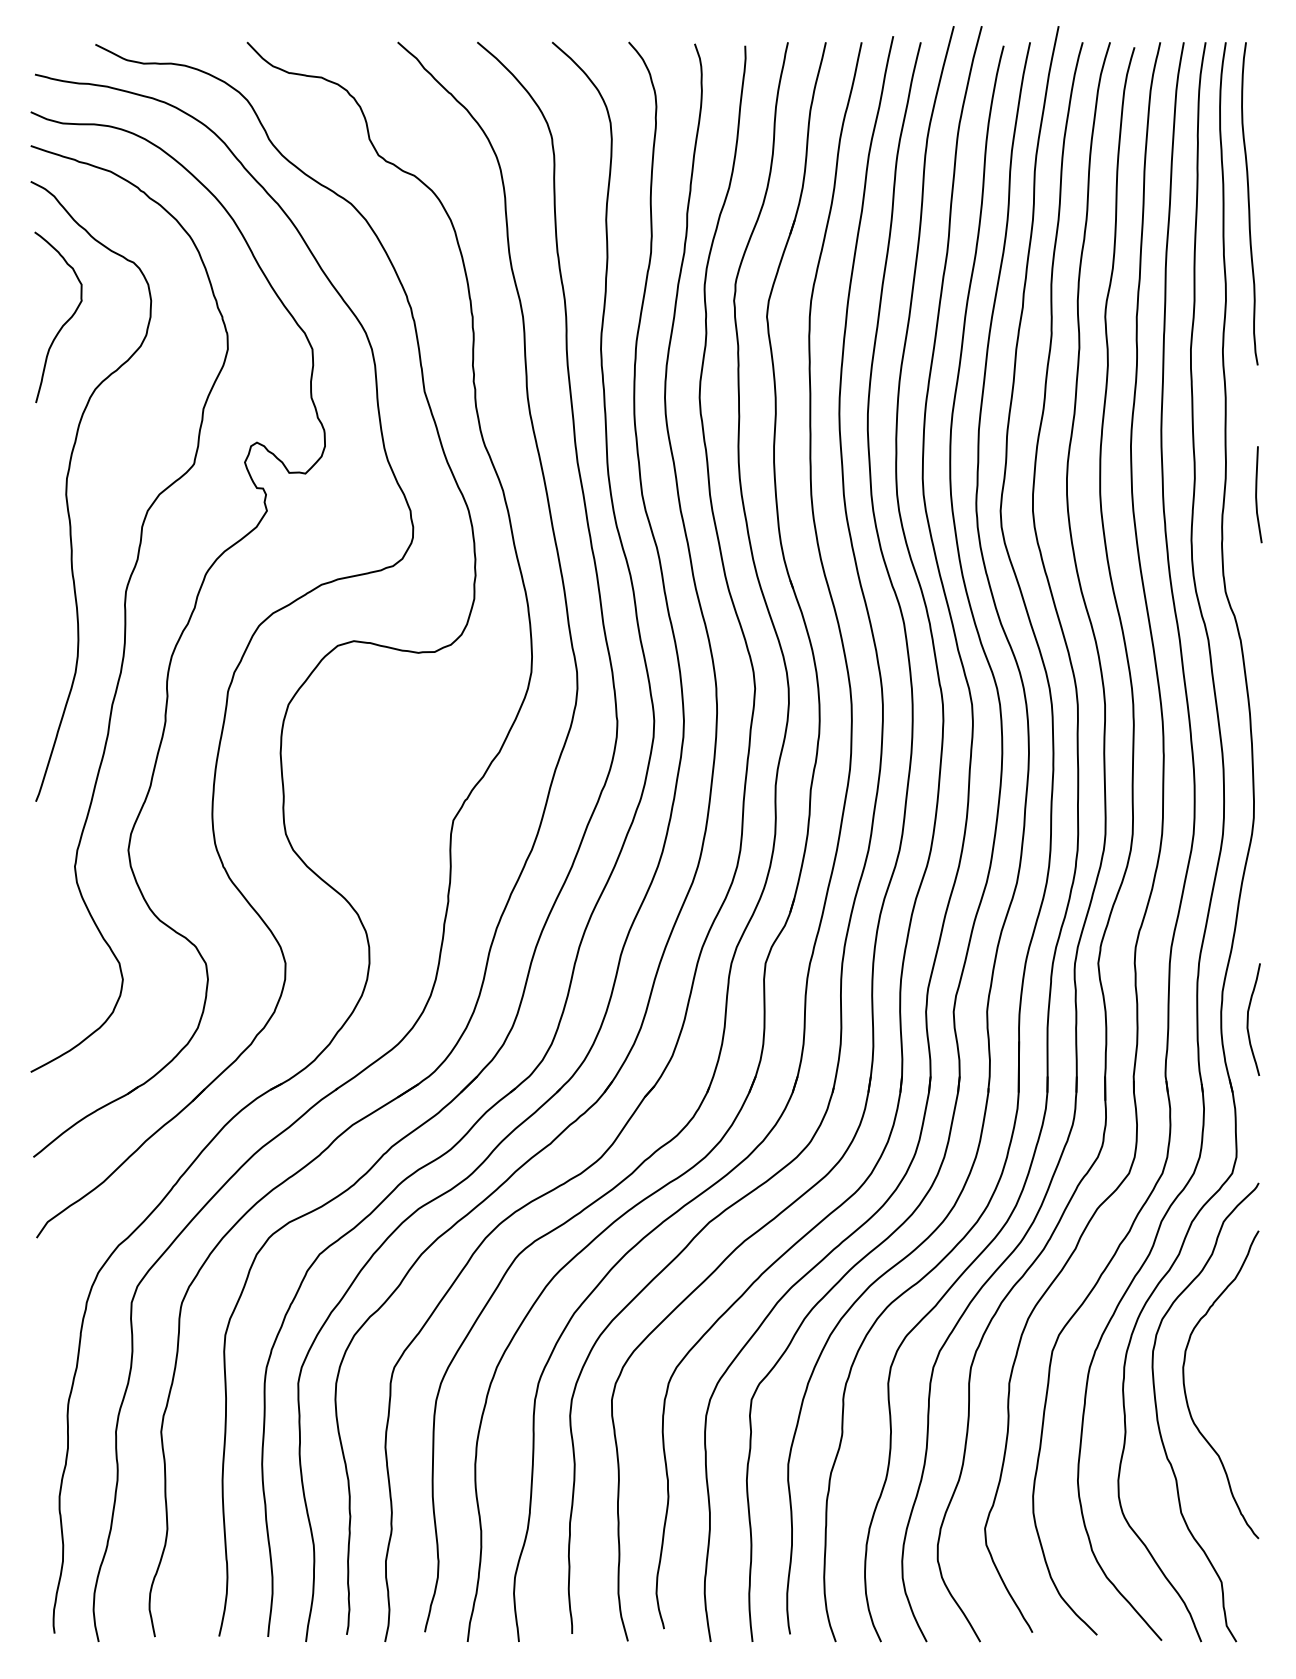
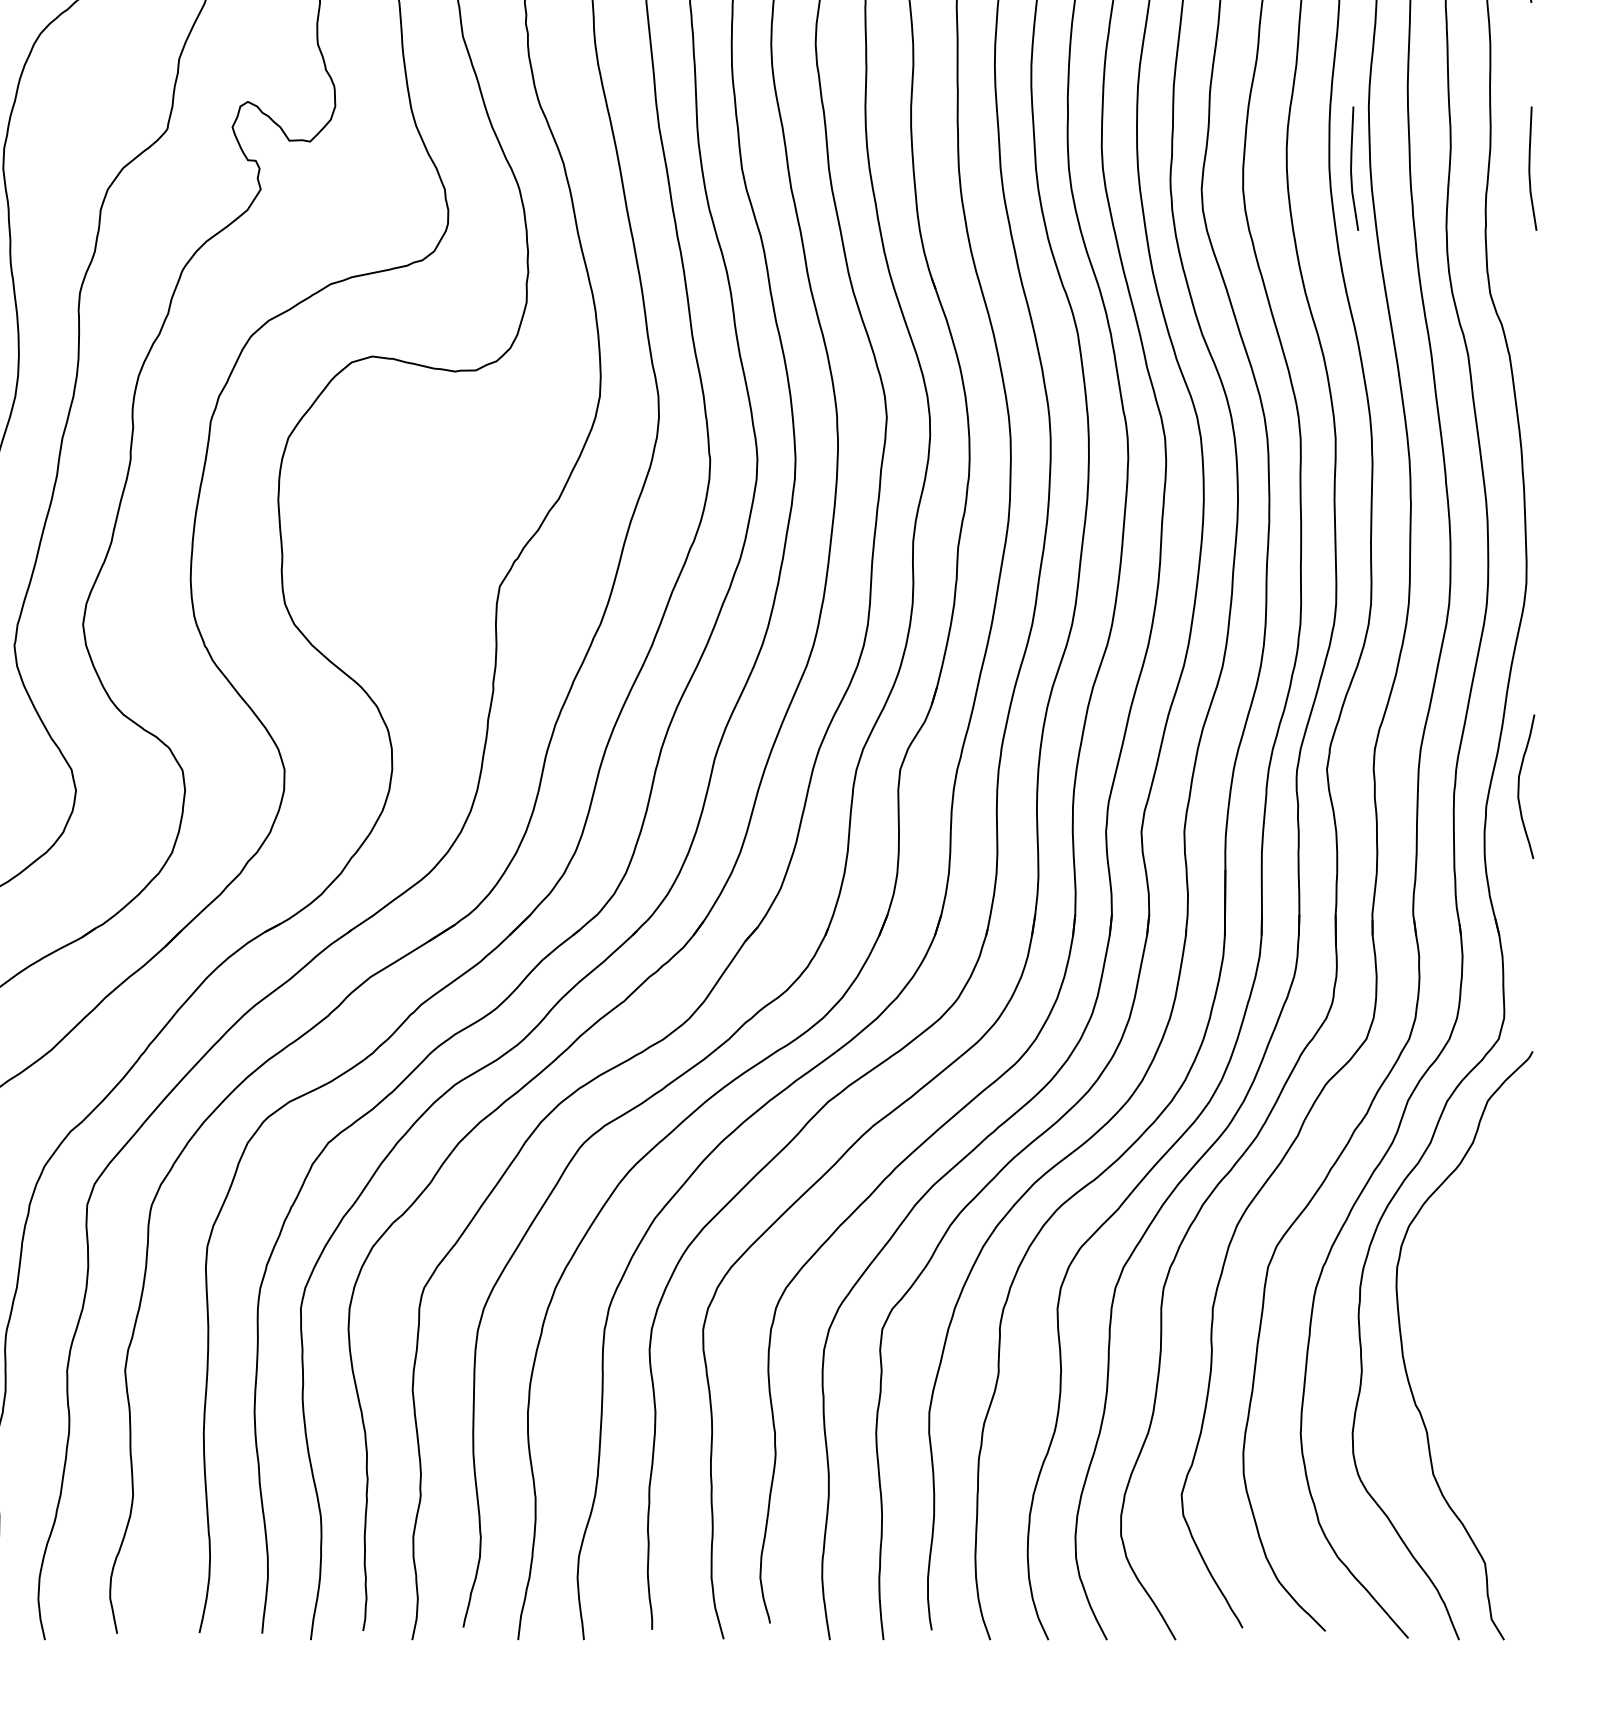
curve: (1117, 494) -> (1351, 168), added
curve: (1248, 1019) -> (1519, 786), moved
curve: (1185, 1386) -> (1438, 1312), removed

